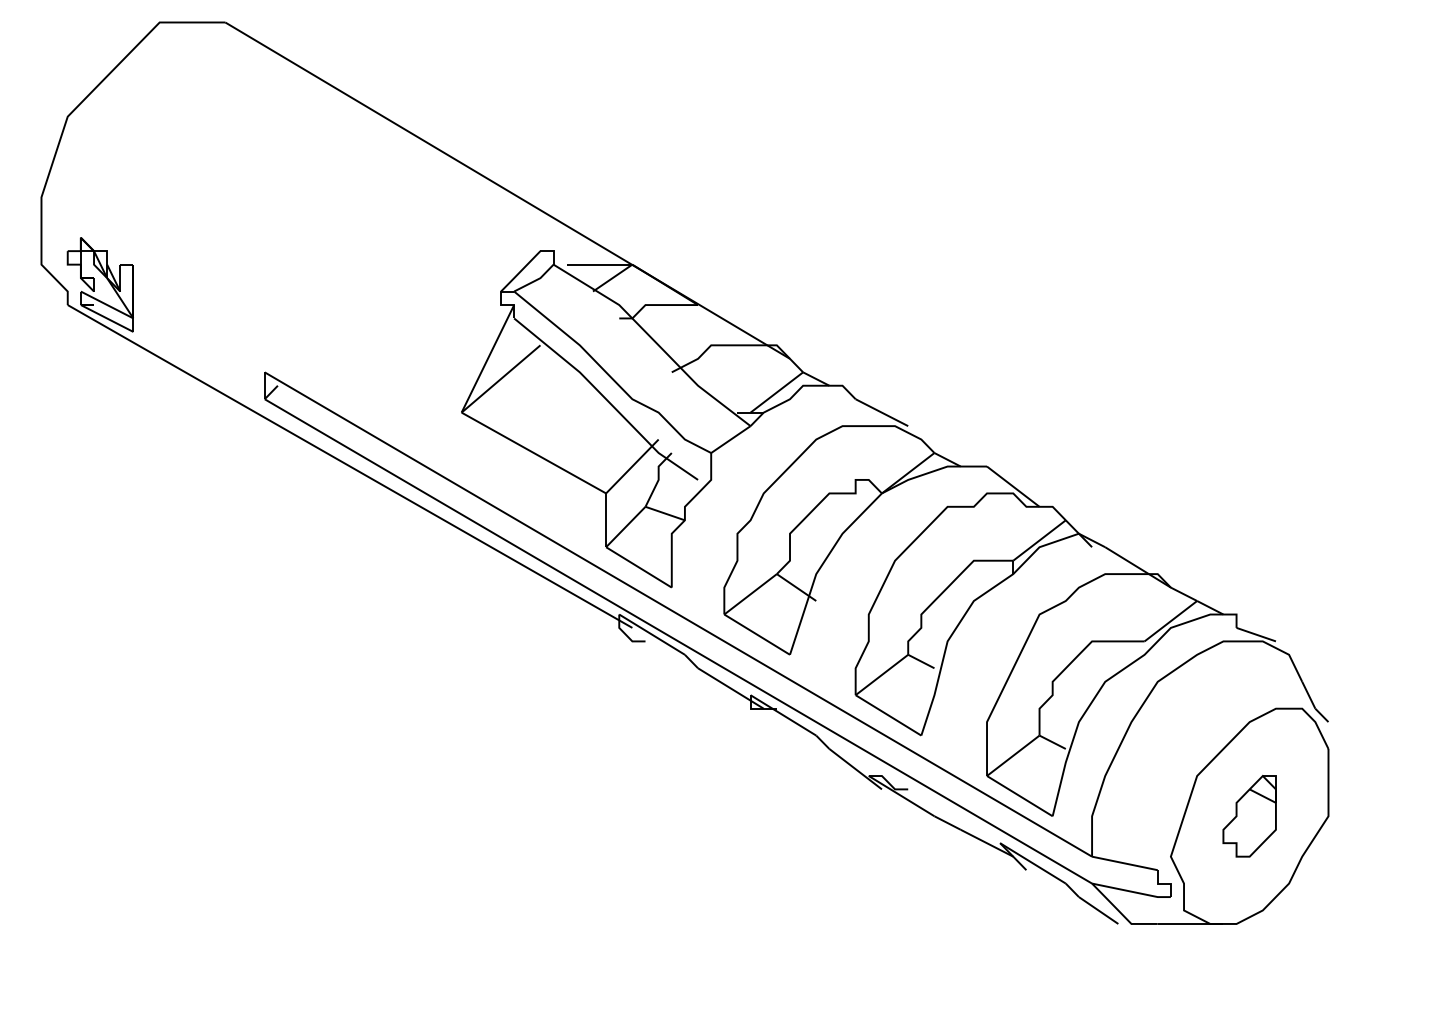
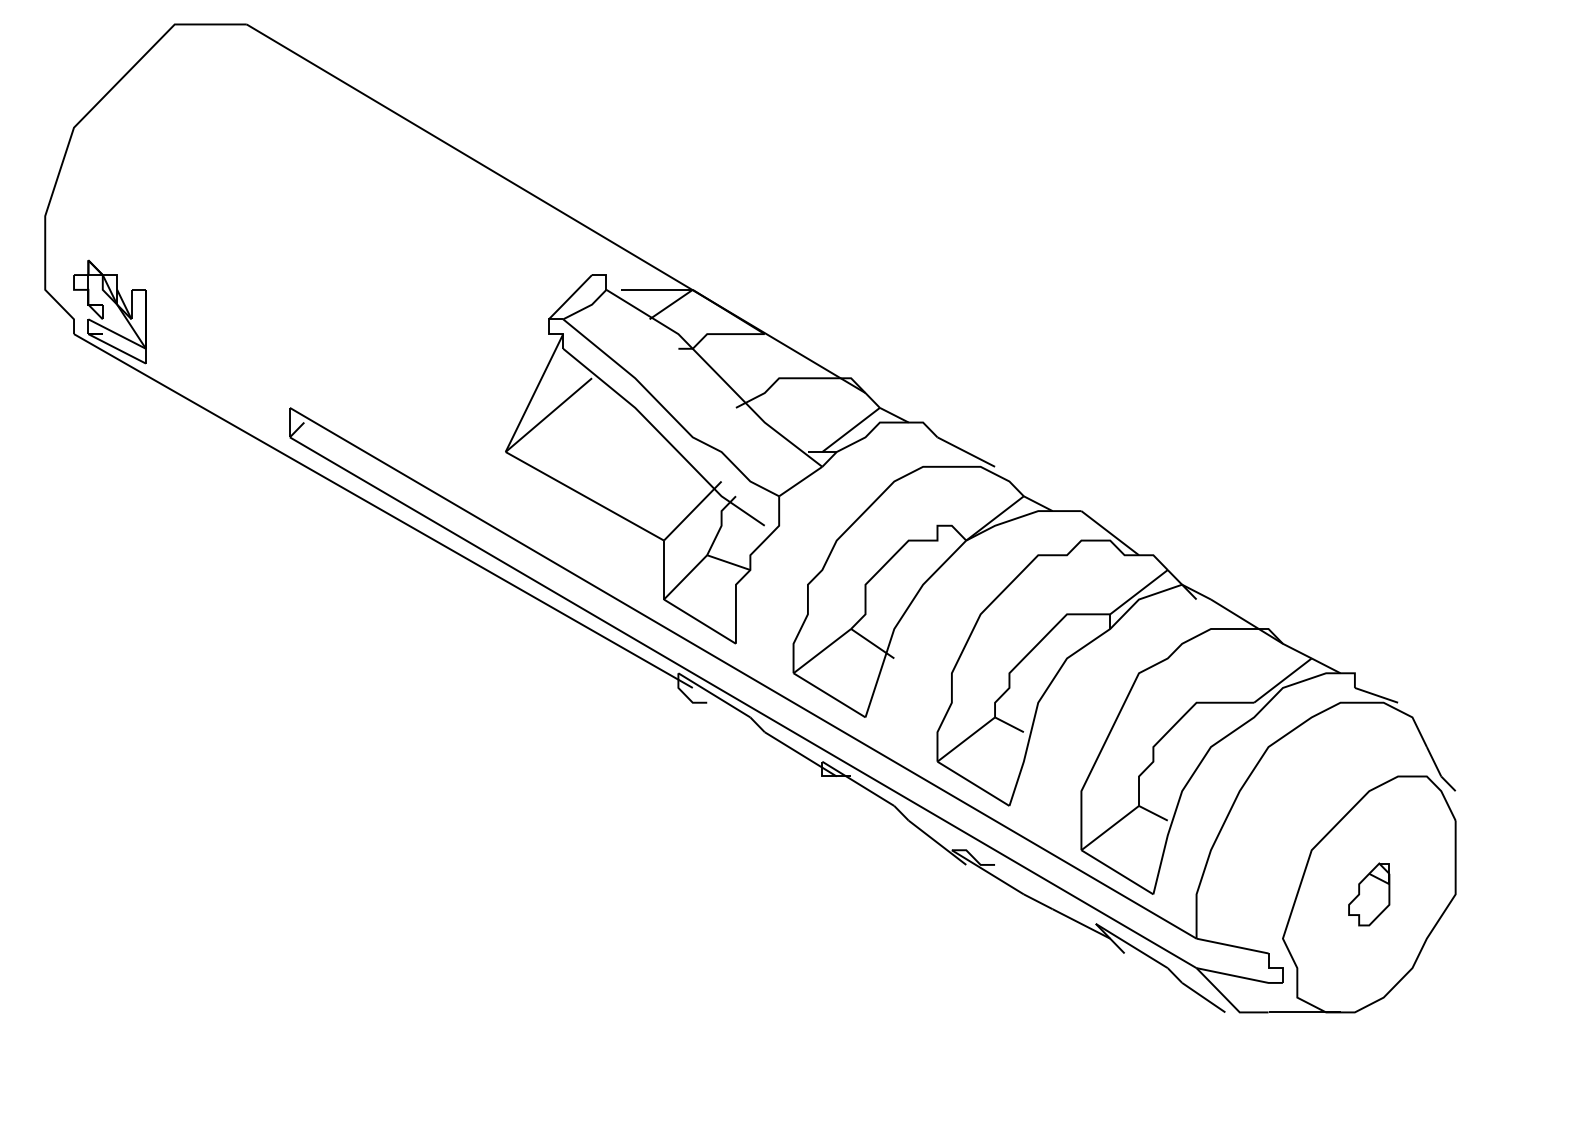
part: (1249, 816) -> (1369, 894), size x0.7

